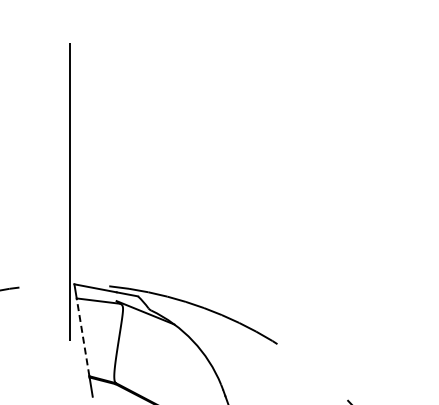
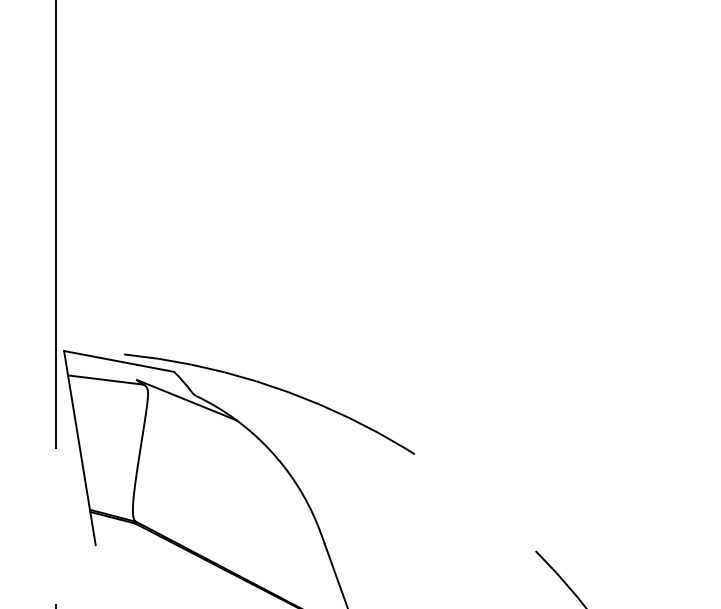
line: (82, 336) -> (78, 441), dashed -> solid

